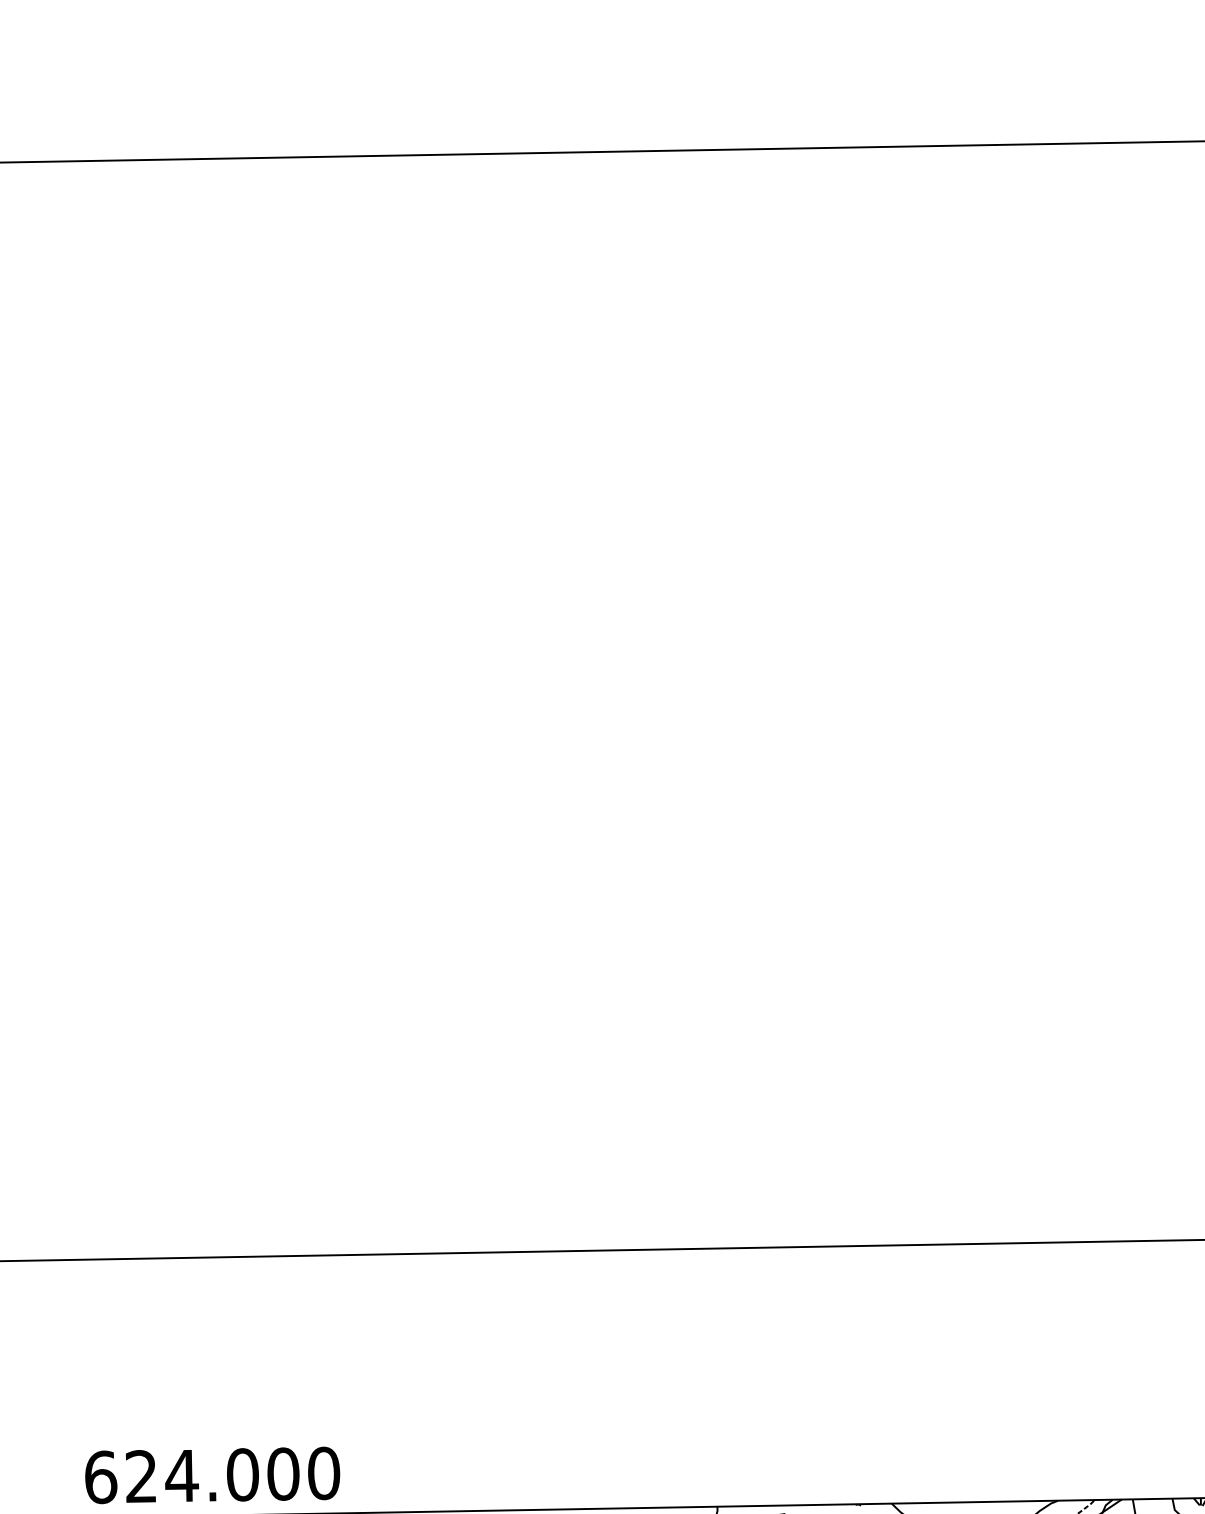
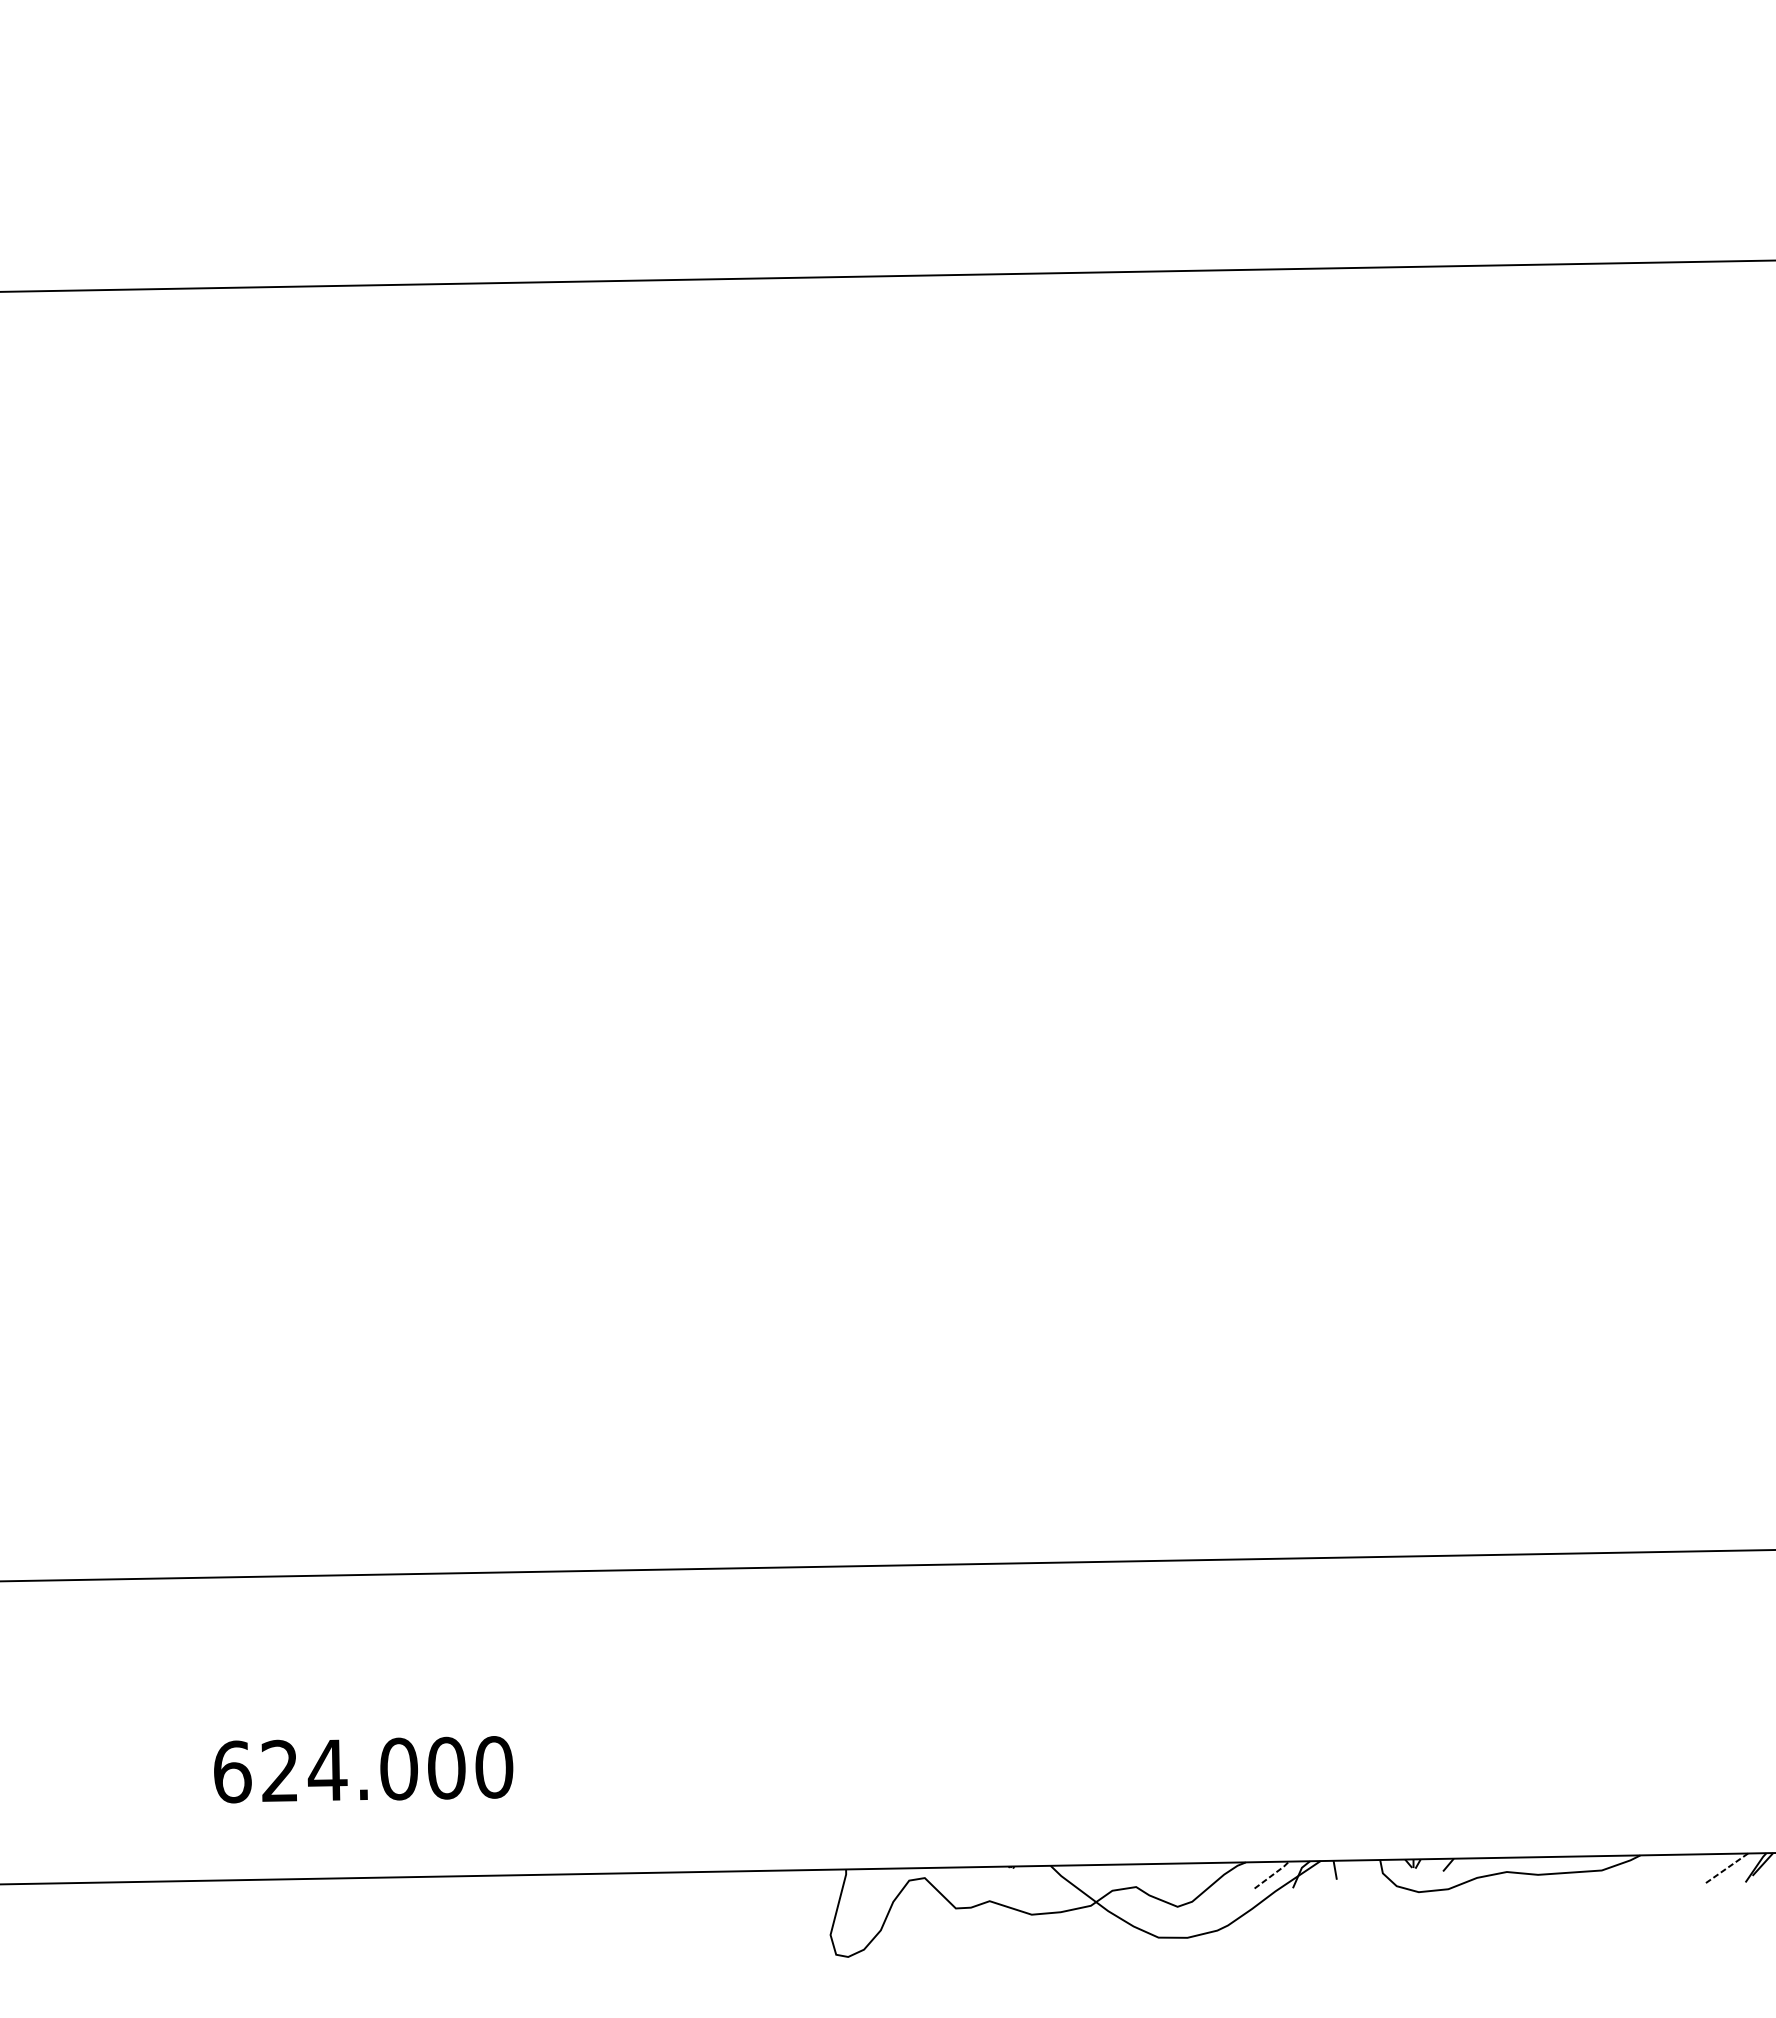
text: (212, 1475) -> (363, 1769), moved

